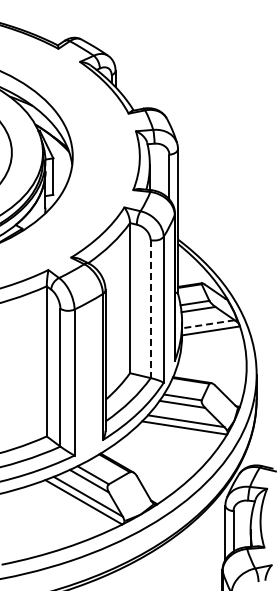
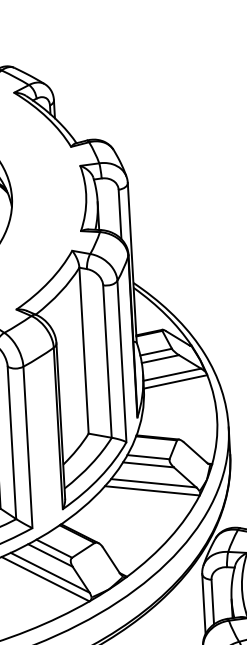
line: (150, 309) -> (107, 361), dashed -> solid
line: (208, 324) -> (172, 374), dashed -> solid

